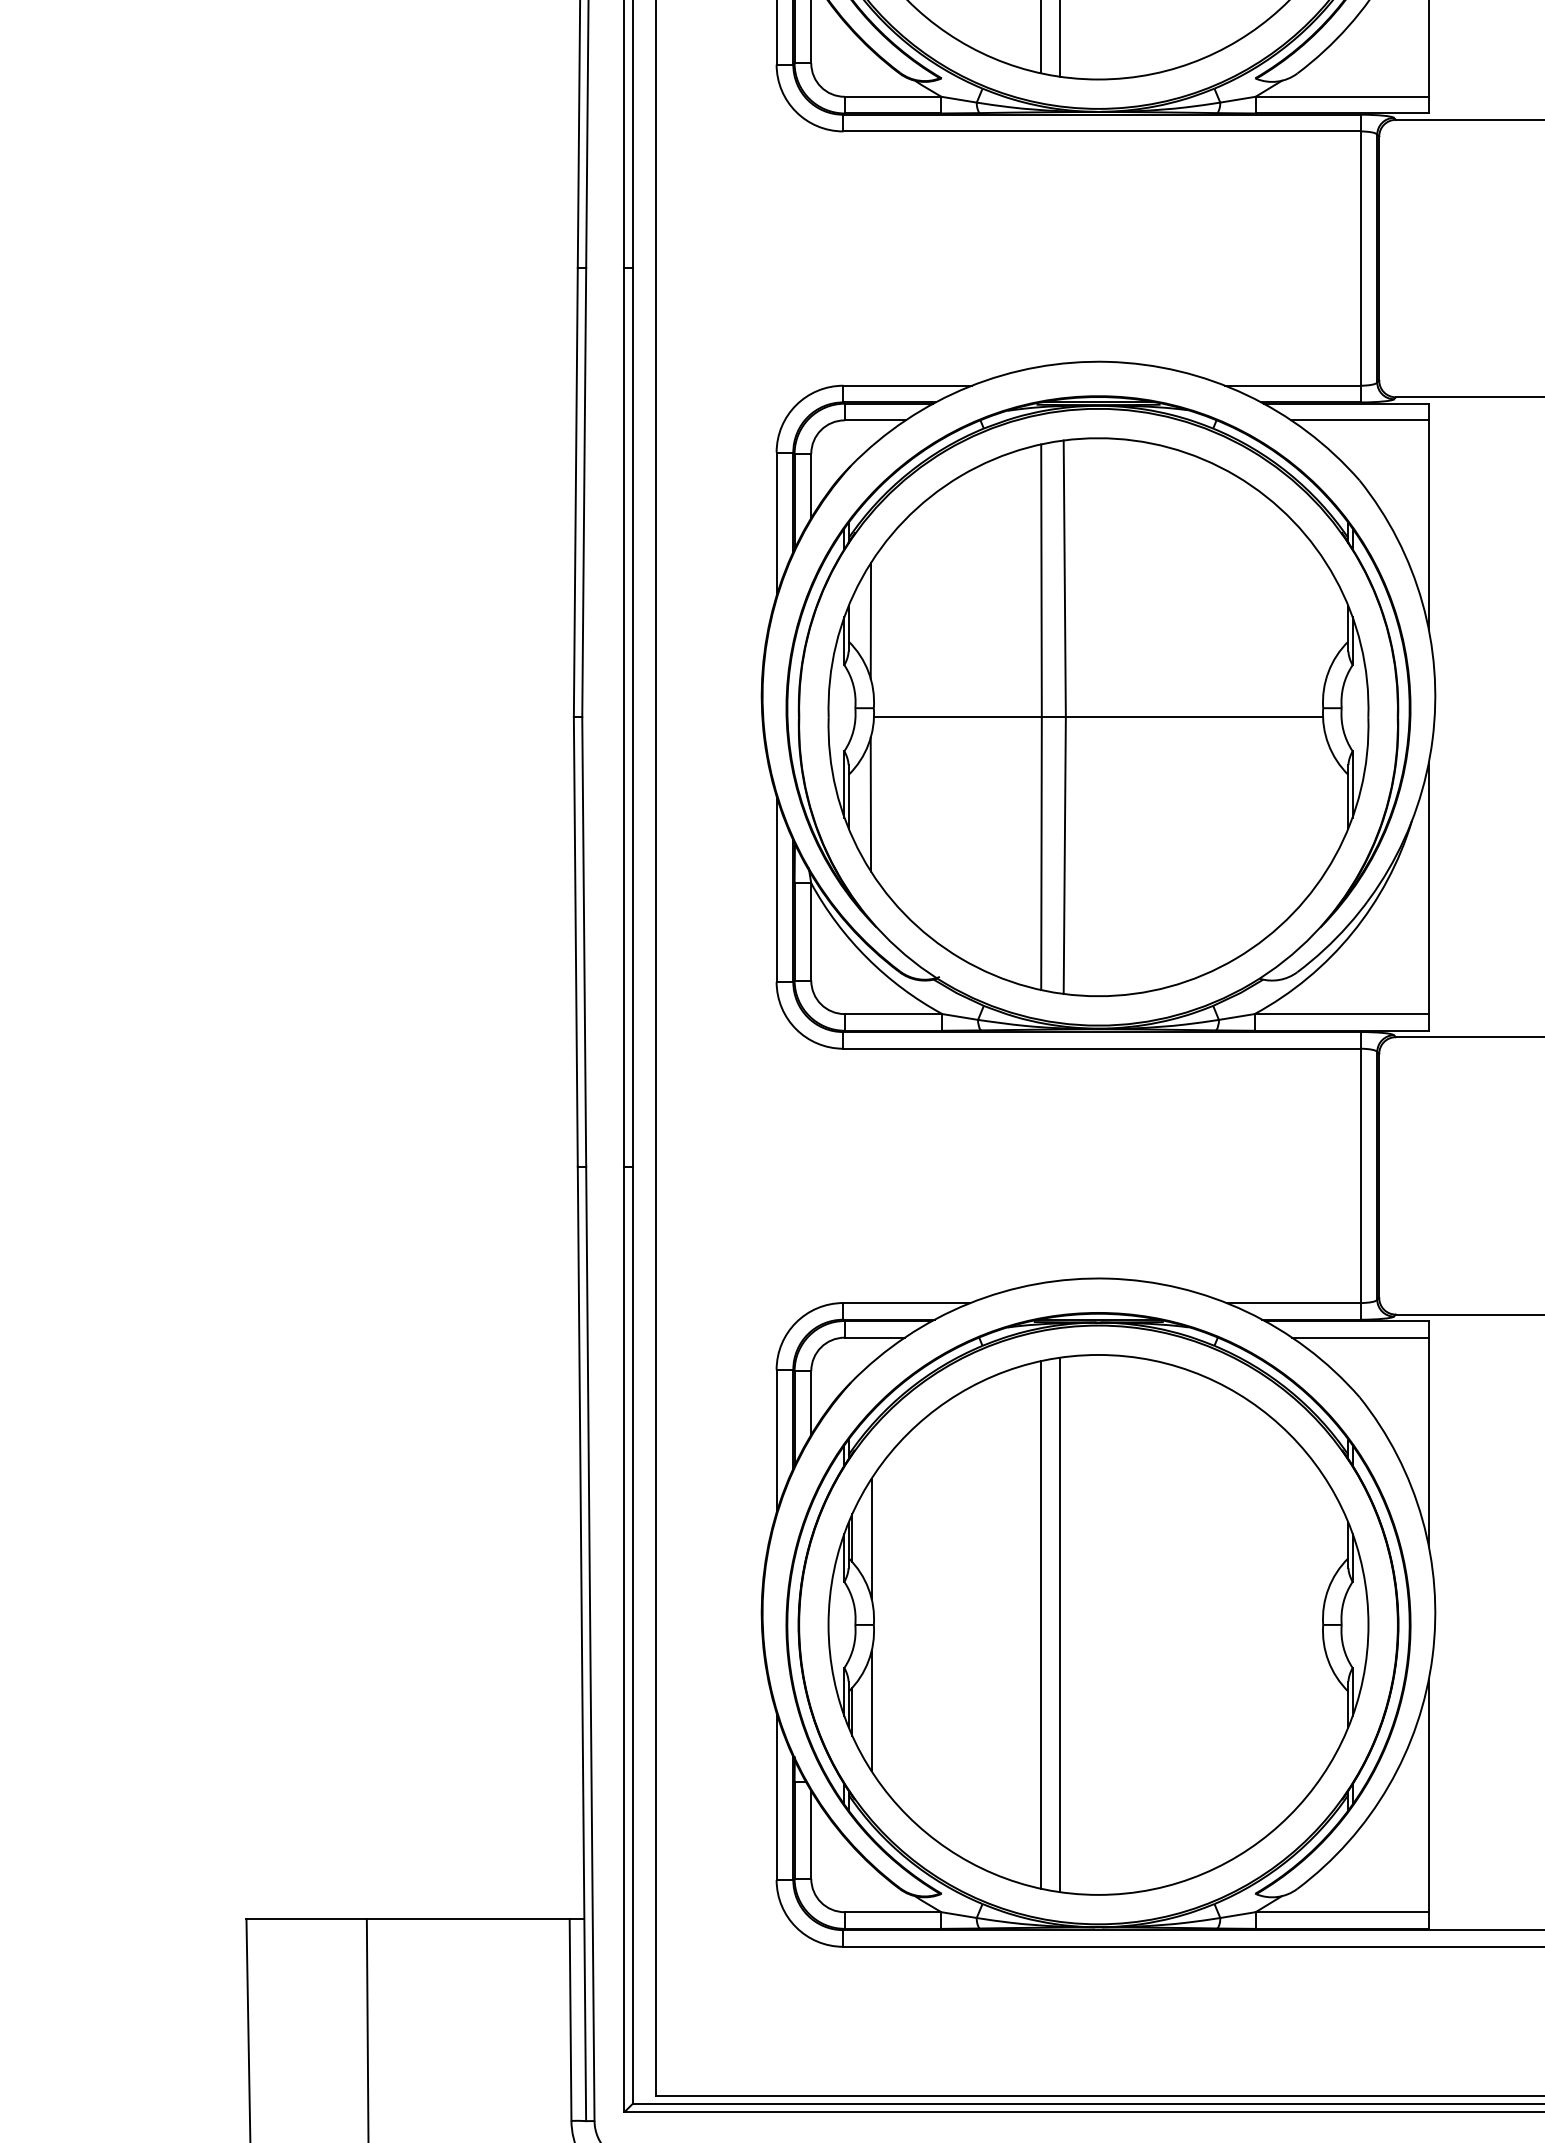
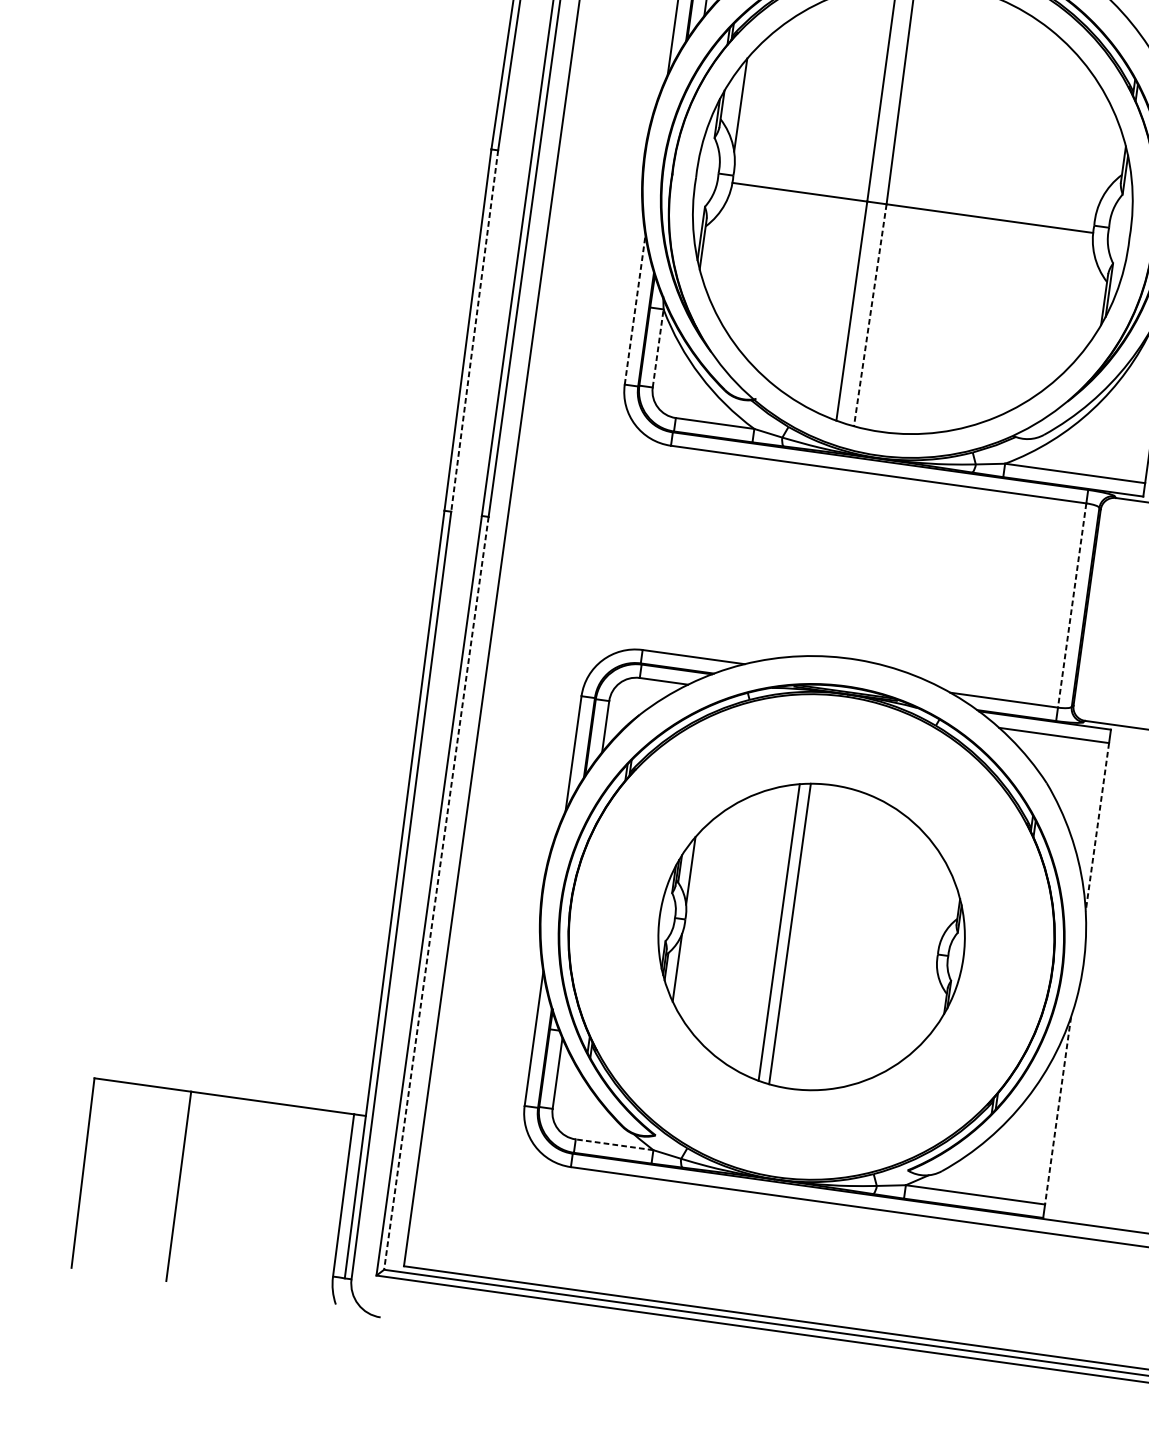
line: (870, 804) -> (719, 252), removed
line: (1064, 856) -> (869, 315), solid -> dashed
line: (776, 889) -> (634, 310), solid -> dashed
line: (811, 932) -> (658, 348), solid -> dashed
line: (584, 941) -> (474, 330), solid -> dashed
line: (1360, 1176) -> (1072, 606), solid -> dashed
line: (1428, 1442) -> (1097, 827), solid -> dashed
part: (1098, 1624) -> (811, 936), size x0.7
line: (632, 1635) -> (436, 893), solid -> dashed
line: (1428, 1795) -> (1057, 1110), solid -> dashed
line: (892, 1912) -> (614, 1145), solid -> dashed

